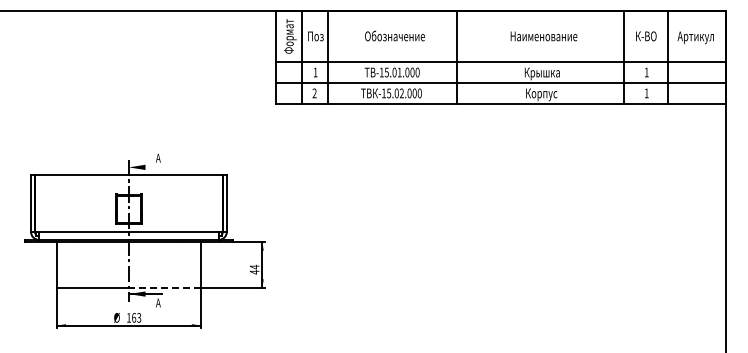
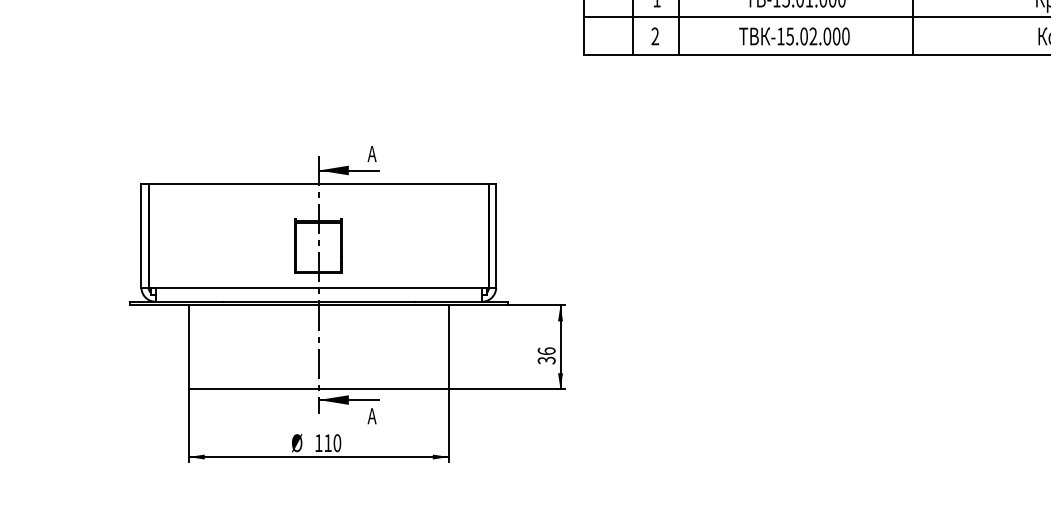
line: (145, 167) -> (348, 170), added
text: (254, 269) -> (546, 355), 44 -> 36
line: (165, 288) -> (385, 389), dashed -> solid
text: (136, 317) -> (332, 442), 163 -> 110

